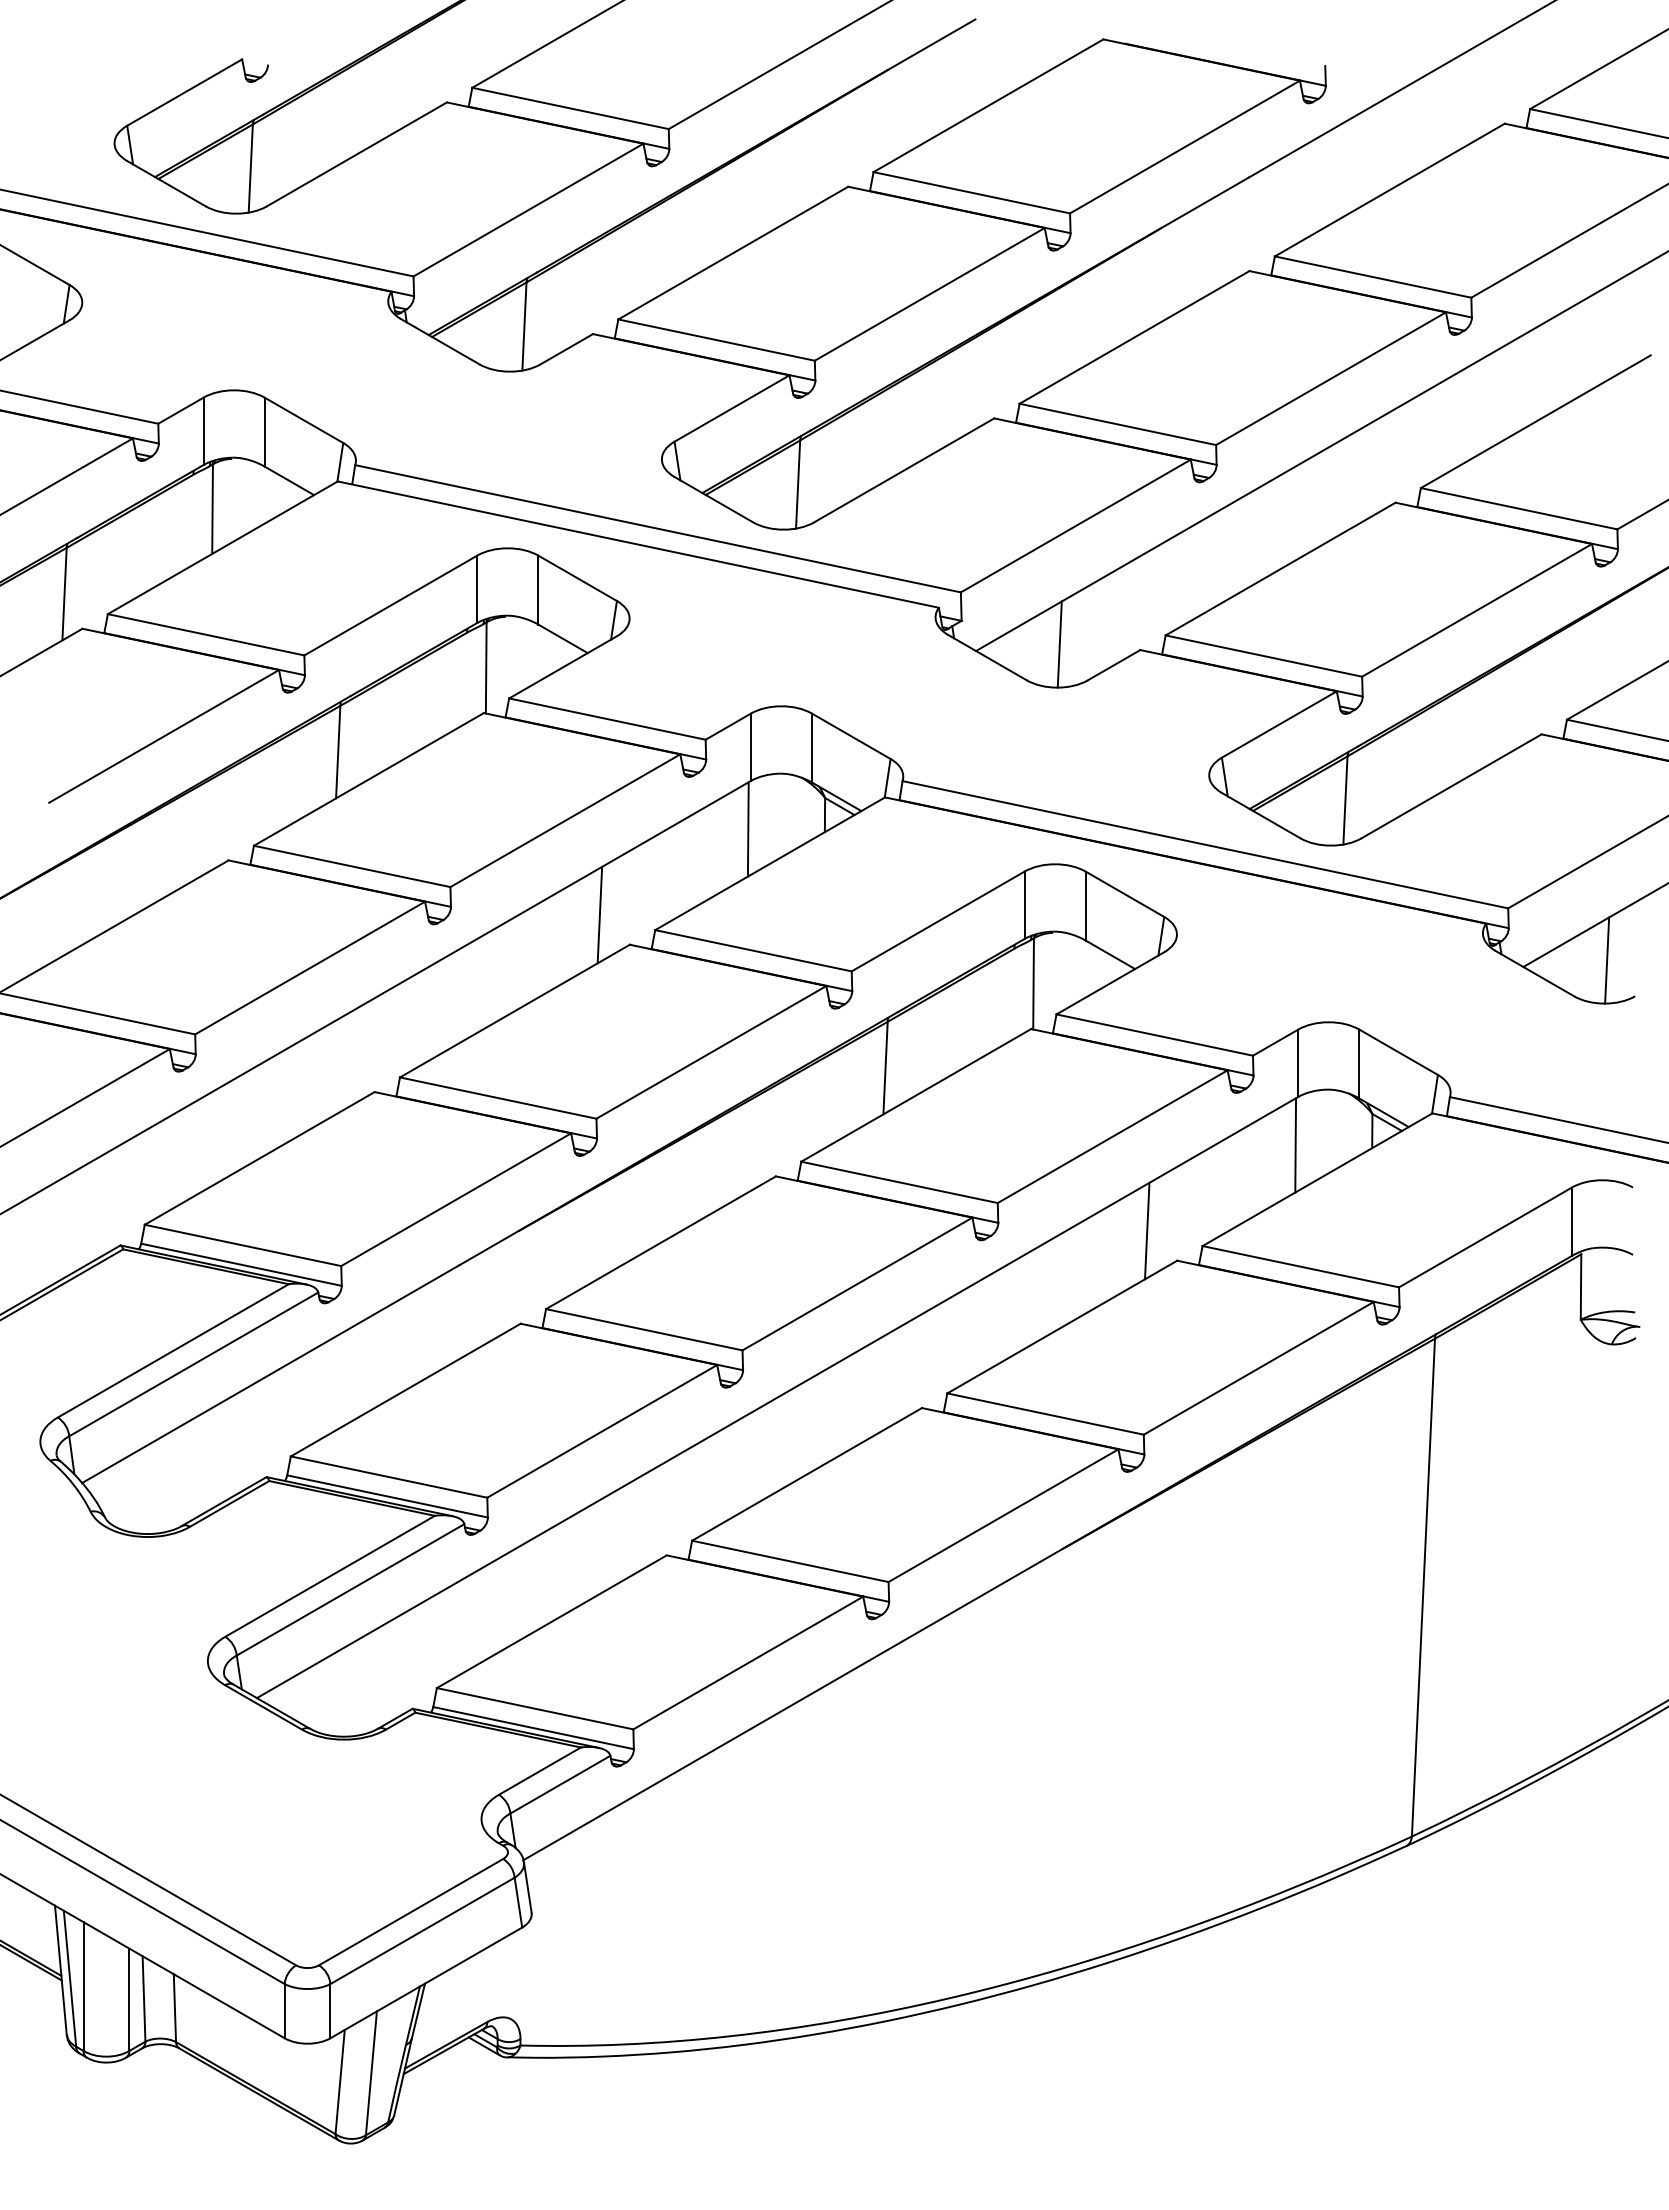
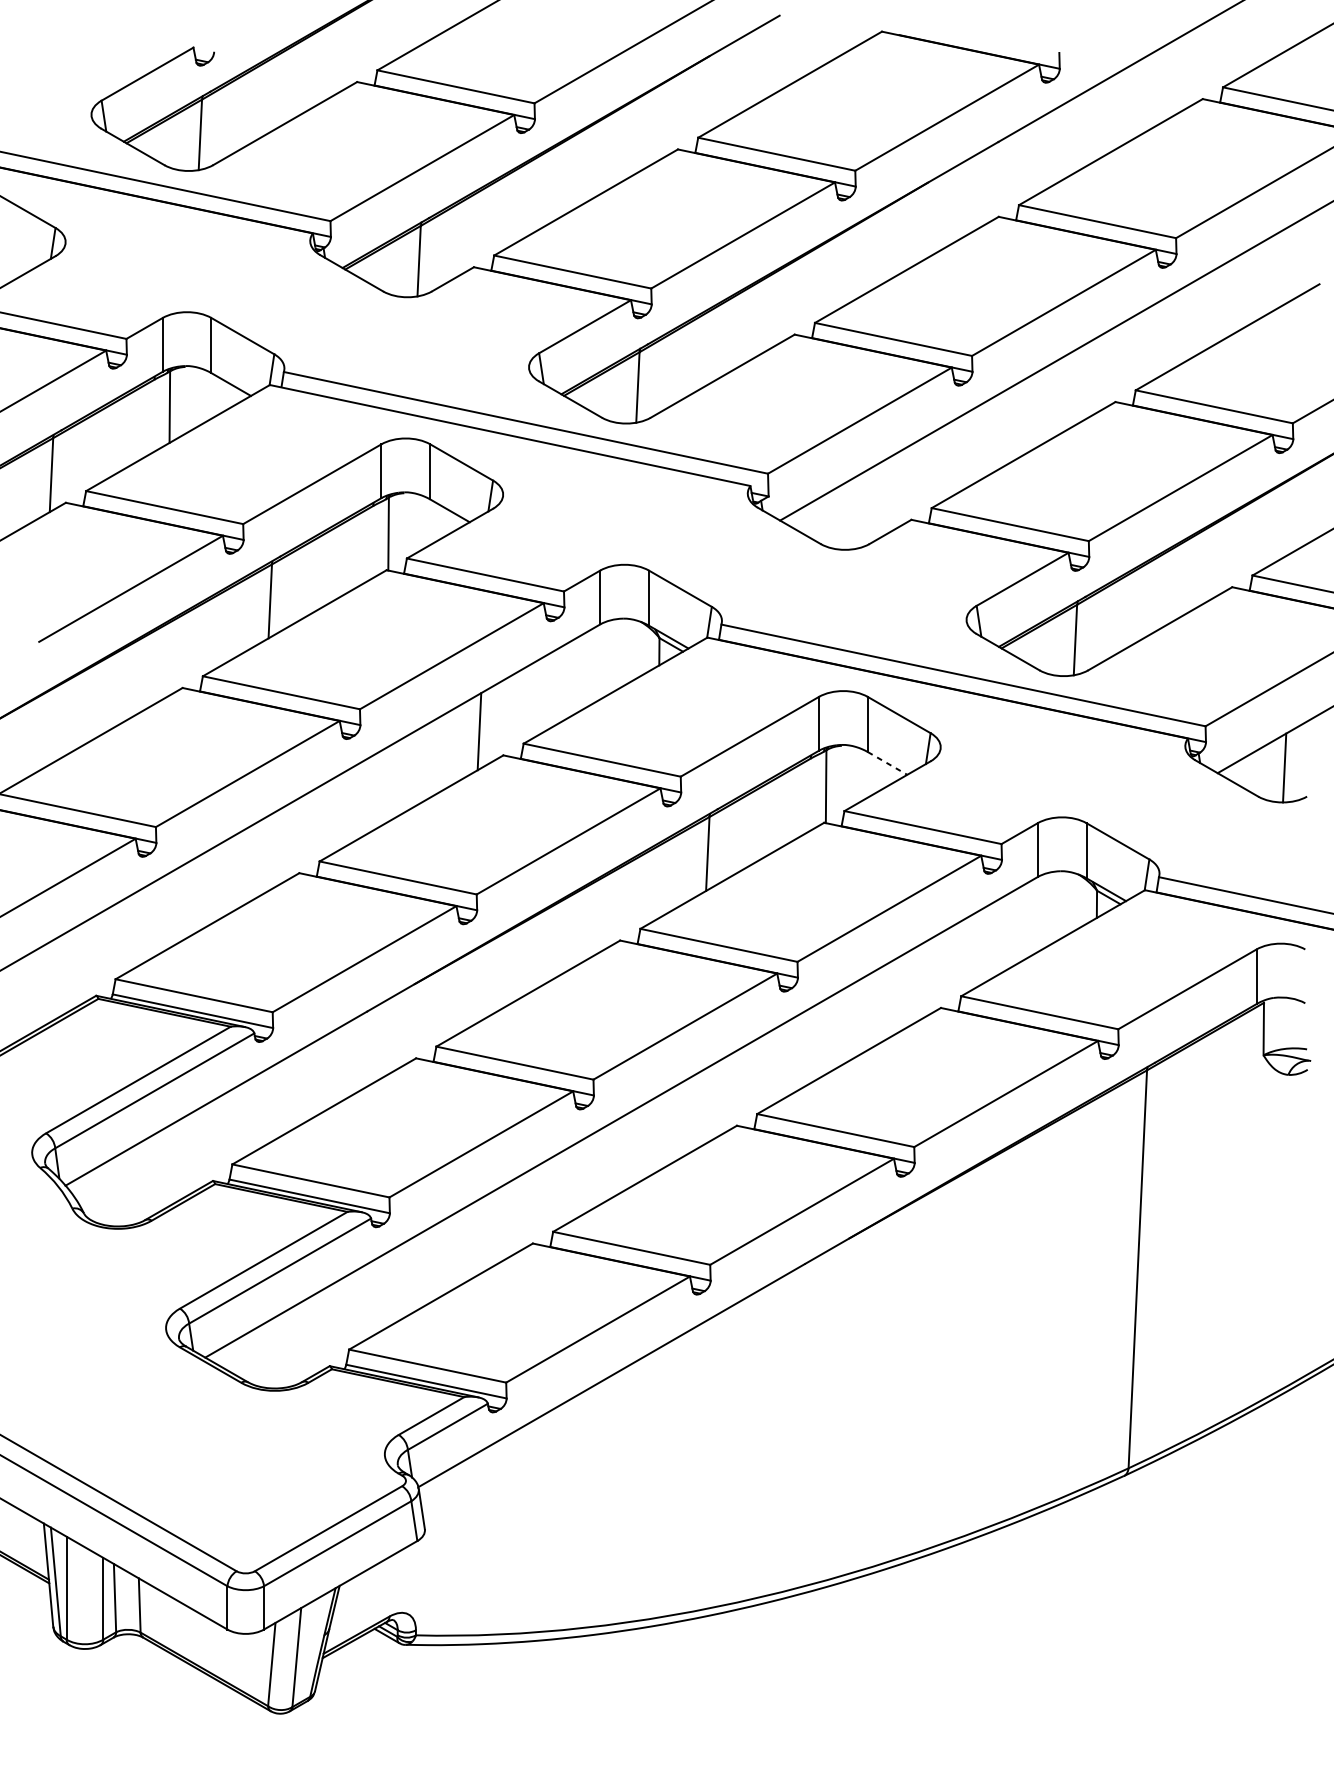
line: (1059, 644) -> (846, 515), removed
line: (747, 829) -> (597, 663), removed
line: (1110, 954) -> (887, 763), solid -> dashed
line: (1295, 1145) -> (1035, 915), removed
line: (1147, 1230) -> (917, 983), removed

